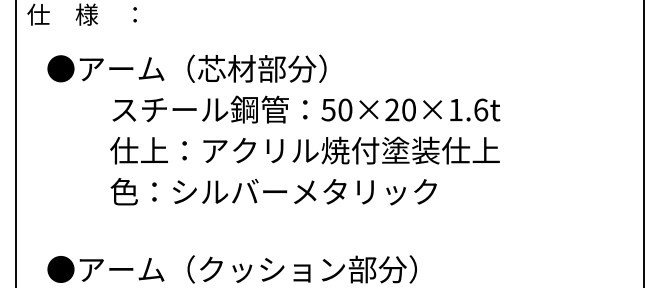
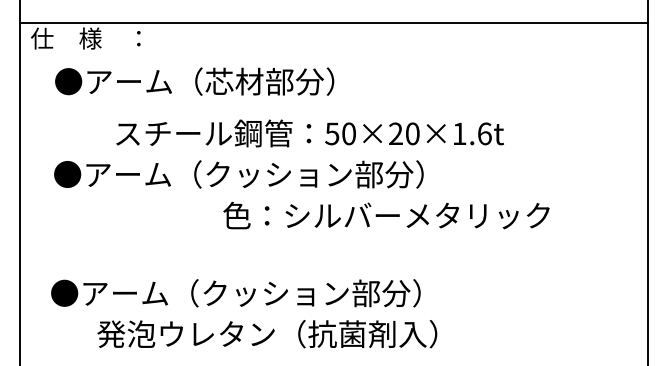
text: (186, 68) -> (194, 81), moved
text: (274, 150) -> (278, 174), 仕上：アクリル焼付塗装仕上 -> ●アーム（クッション部分）
text: (273, 191) -> (386, 215), moved

